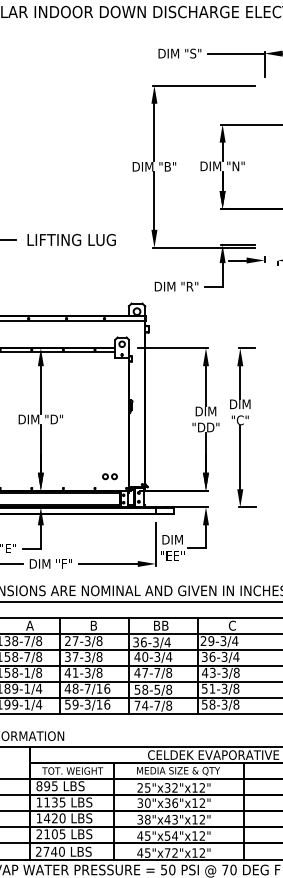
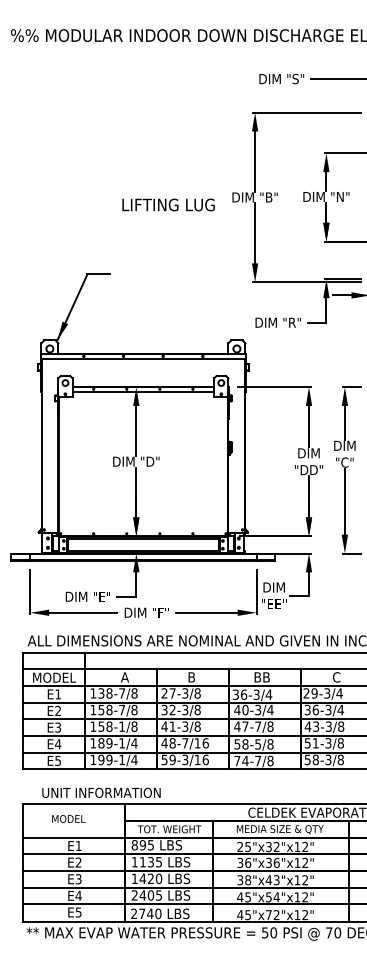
text: (71, 239) -> (168, 204), moved
part: (109, 476) -> (208, 521), removed
text: (75, 656) -> (172, 709), 37-3/8 -> 32-3/8
text: (148, 802) -> (248, 862), 30"x36"x12" -> 36"x36"x12"
text: (46, 834) -> (142, 895), 2105 -> 2405

